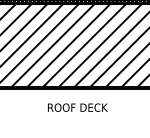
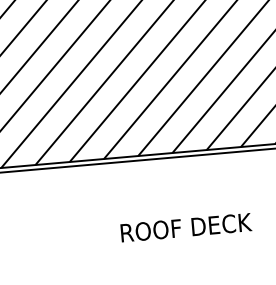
text: (77, 107) -> (185, 227), moved

